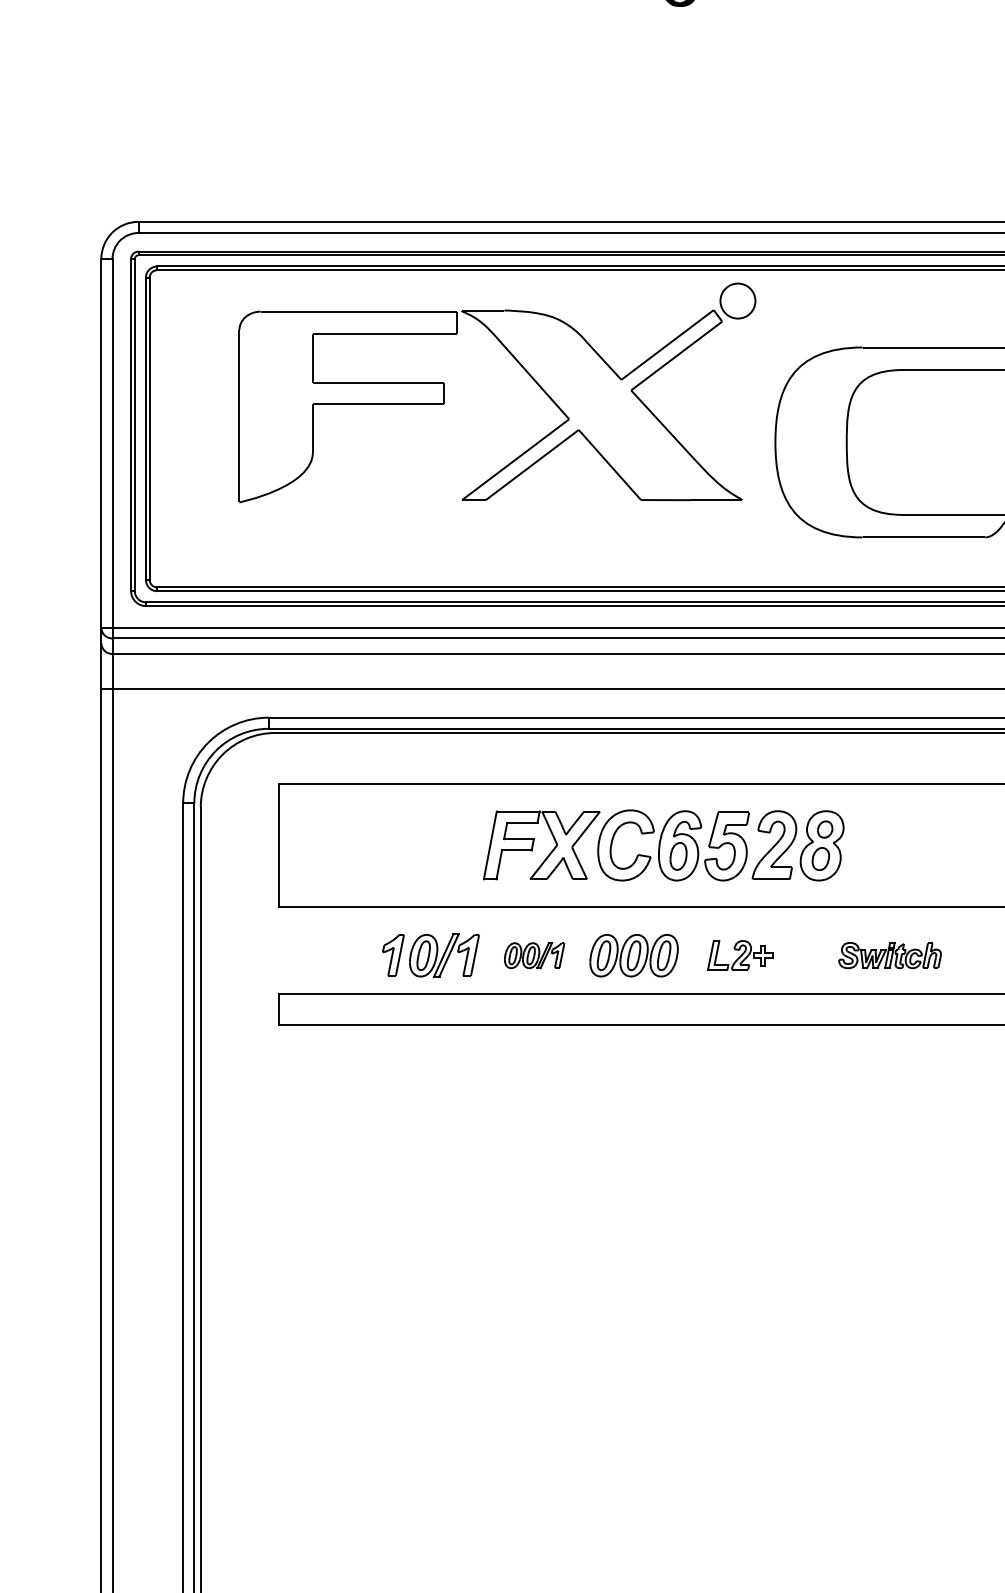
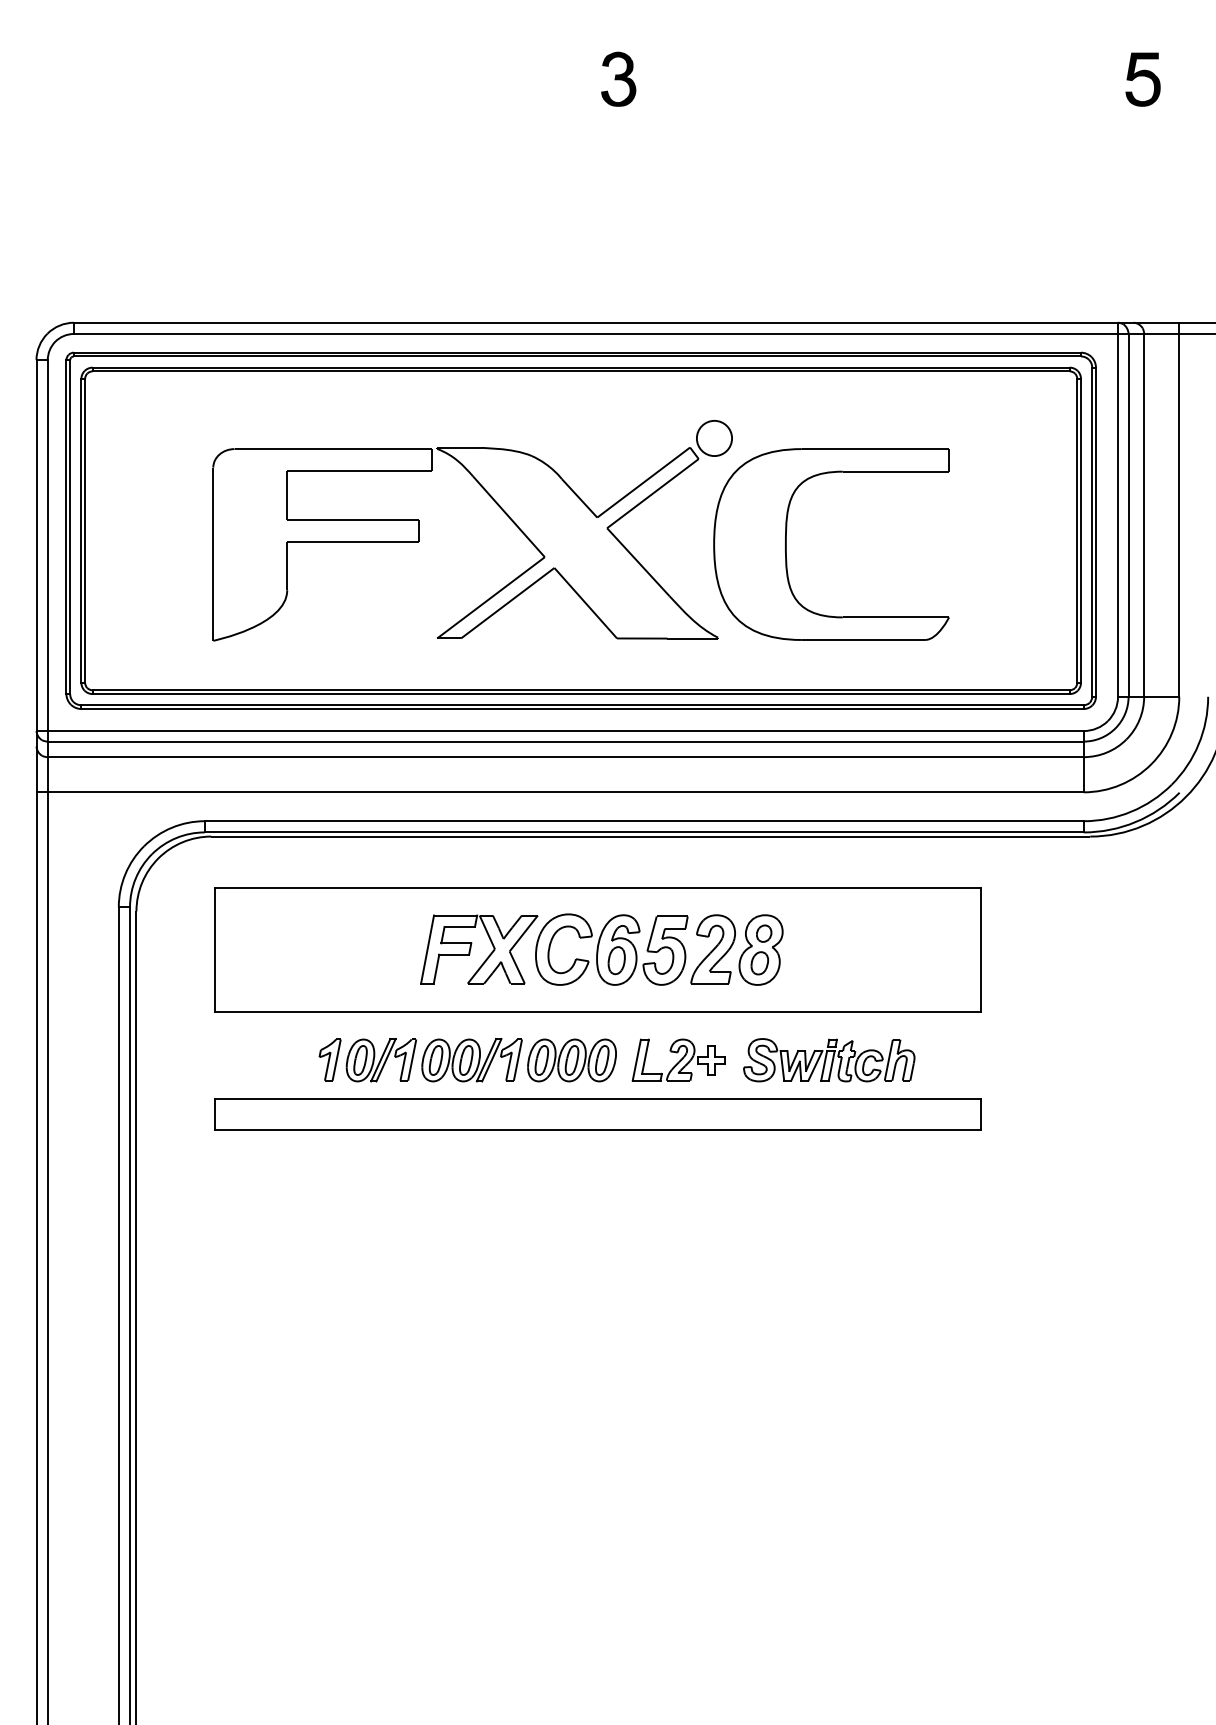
part: (522, 367) -> (497, 505), moved
part: (739, 954) -> (678, 1059), size x1.43
part: (534, 955) -> (471, 1060), size x1.67
part: (890, 955) -> (829, 1060), size x1.67

